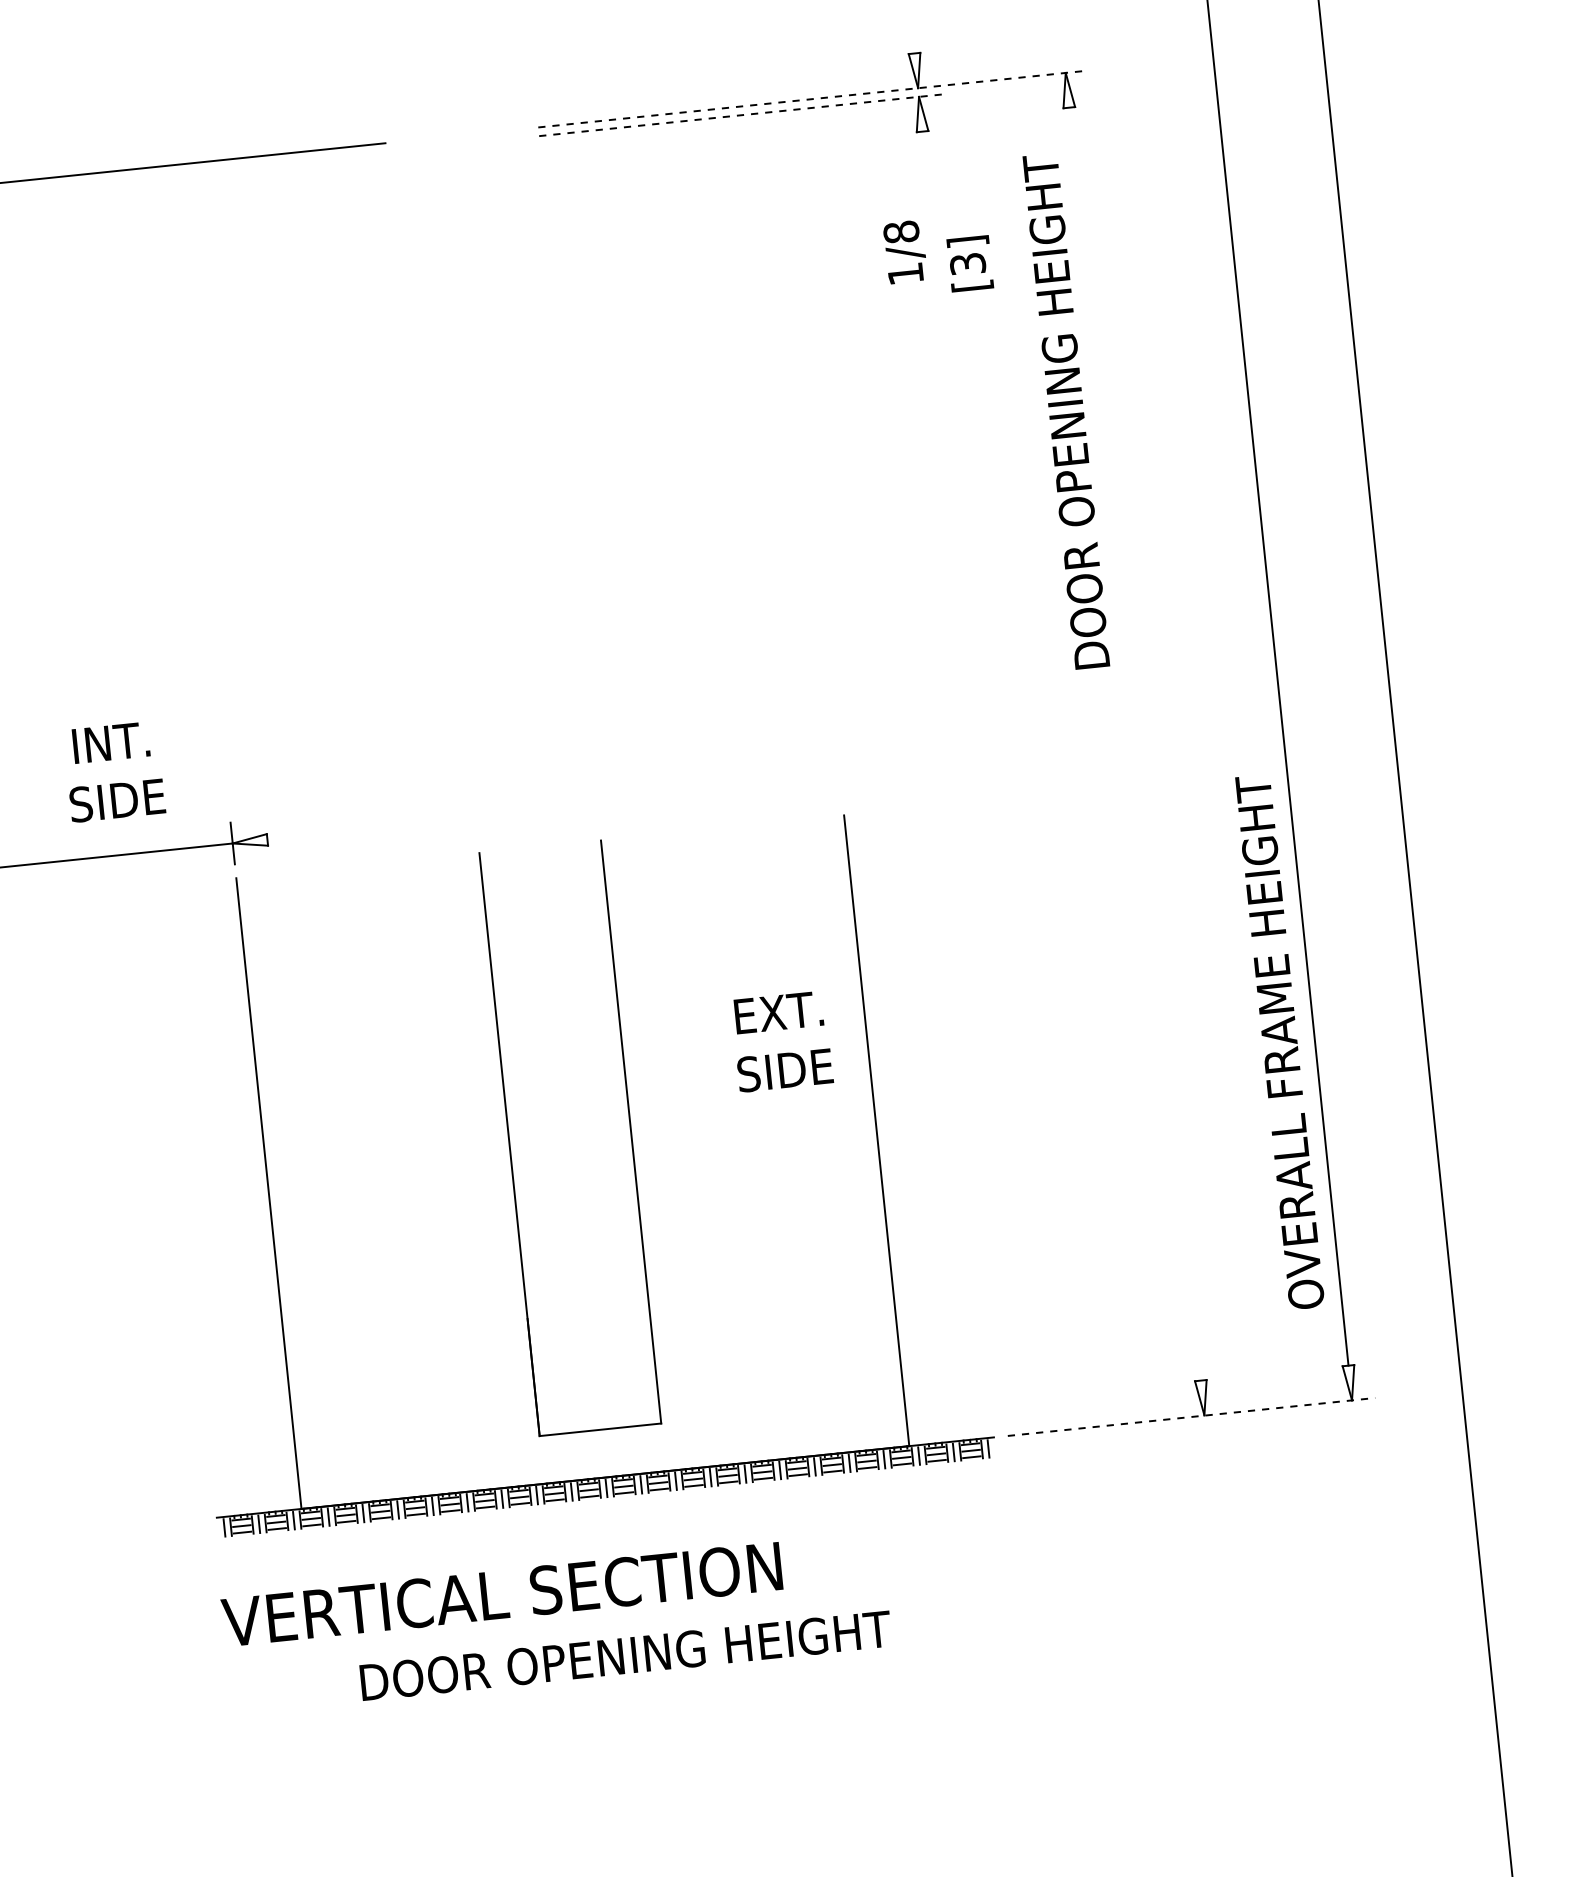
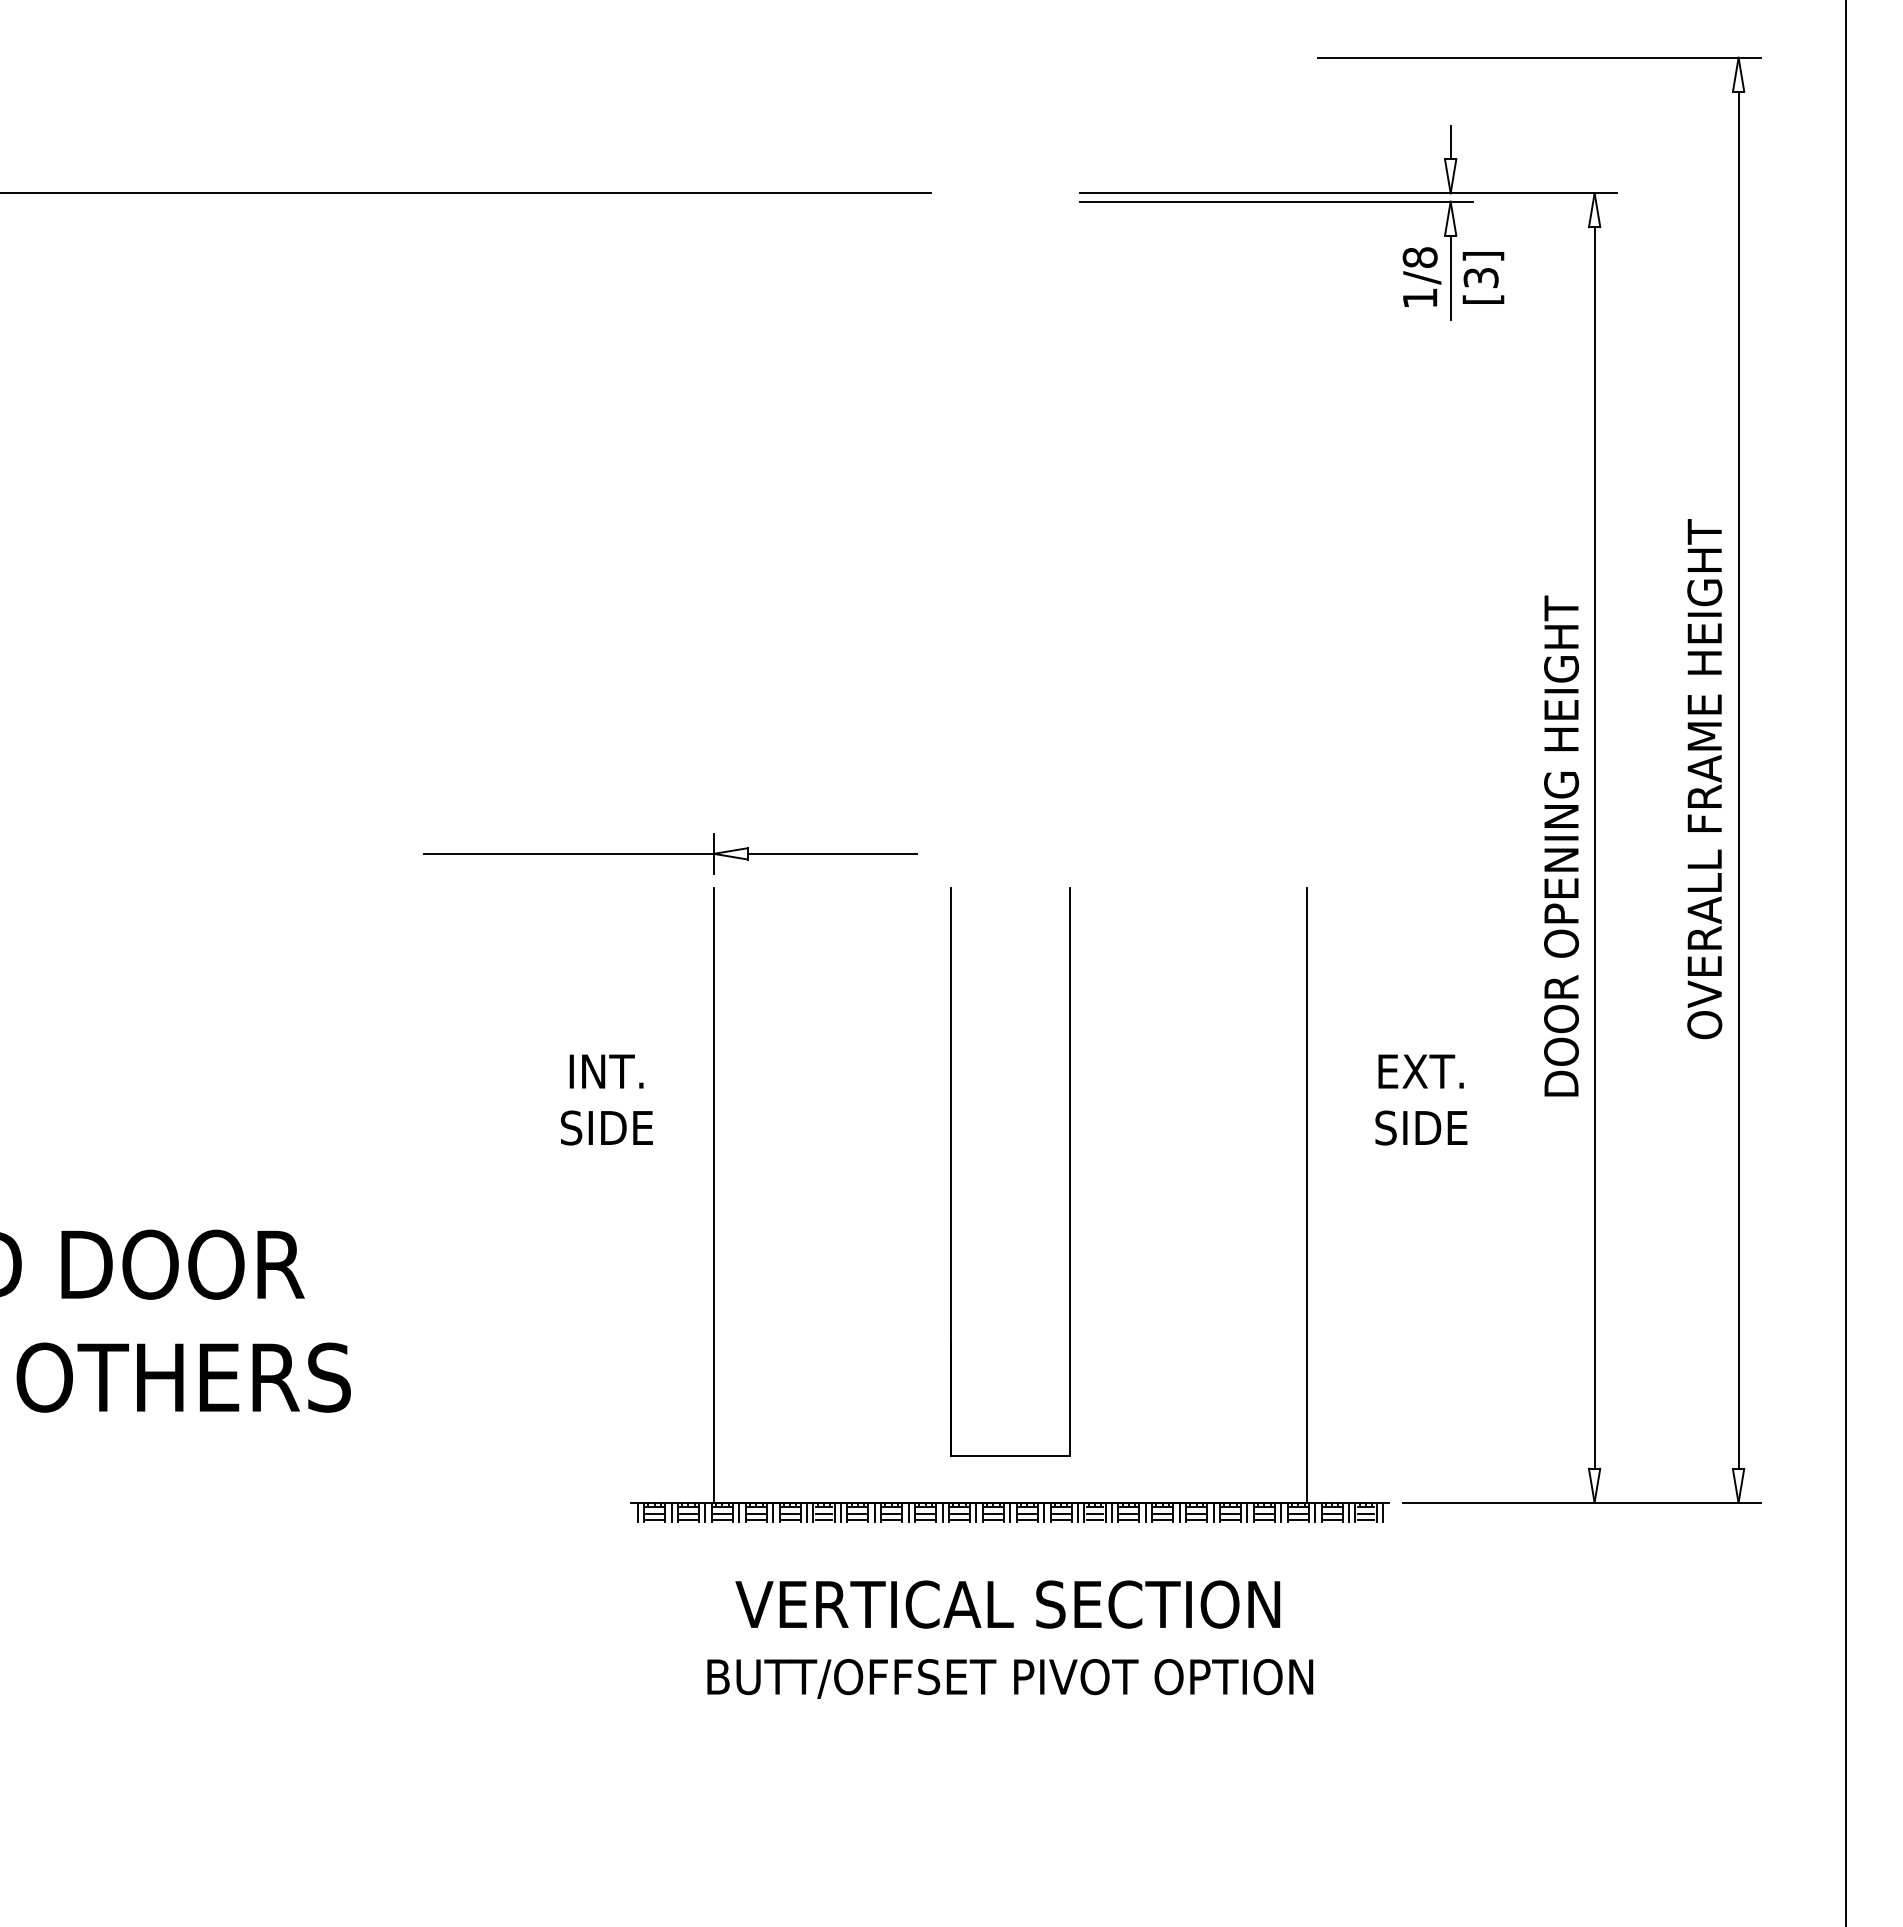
line: (912, 36) -> (1450, 142), added
line: (813, 99) -> (1348, 193), dashed -> solid
line: (740, 115) -> (1276, 201), dashed -> solid
line: (926, 174) -> (1450, 277), added
text: (904, 251) -> (1421, 276), moved
text: (970, 263) -> (1483, 277), moved
text: (1066, 410) -> (1561, 845), moved
line: (1134, 743) -> (1594, 847), added
text: (114, 771) -> (606, 1099), moved
line: (354, 830) -> (832, 853), added
text: (782, 1041) -> (1421, 1099), moved
text: (1279, 1042) -> (1704, 779), moved
line: (1191, 1416) -> (1582, 1502), dashed -> solid
text: (501, 1594) -> (1007, 1604), moved
text: (624, 1657) -> (1010, 1678), DOOR OPENING HEIGHT -> BUTT/OFFSET PIVOT OPTION

